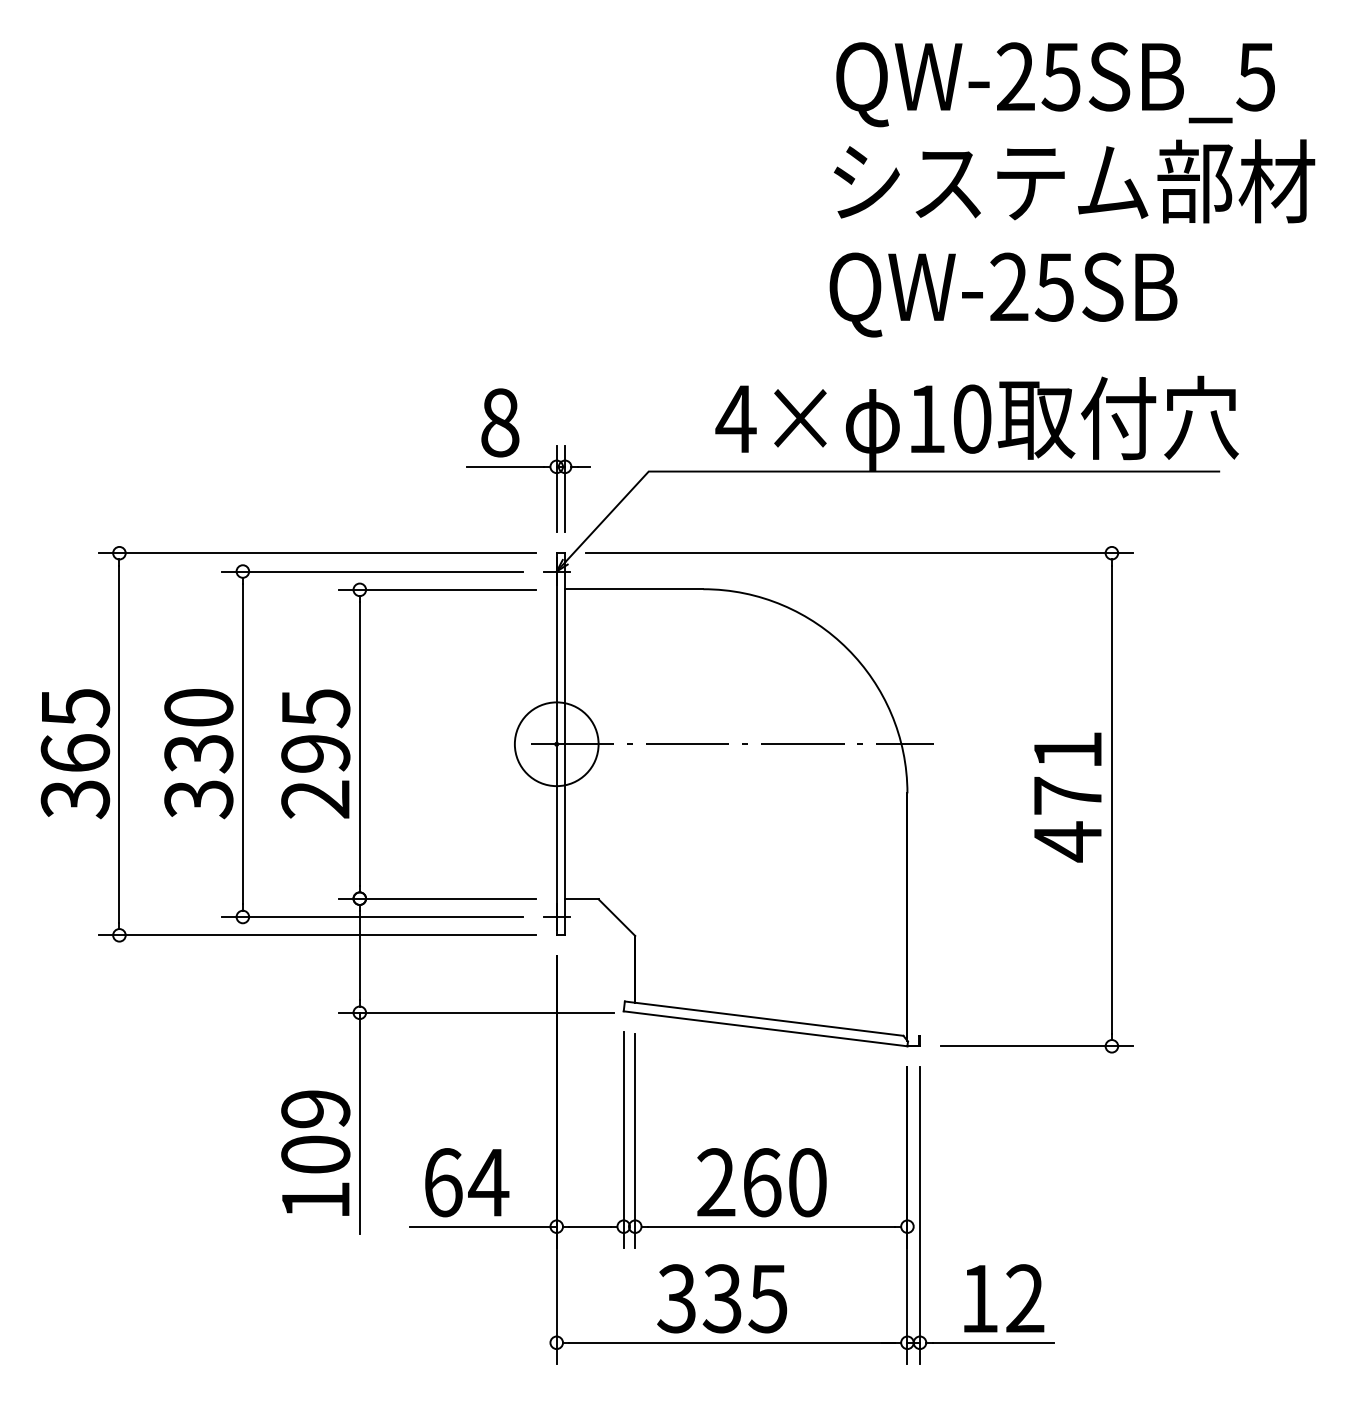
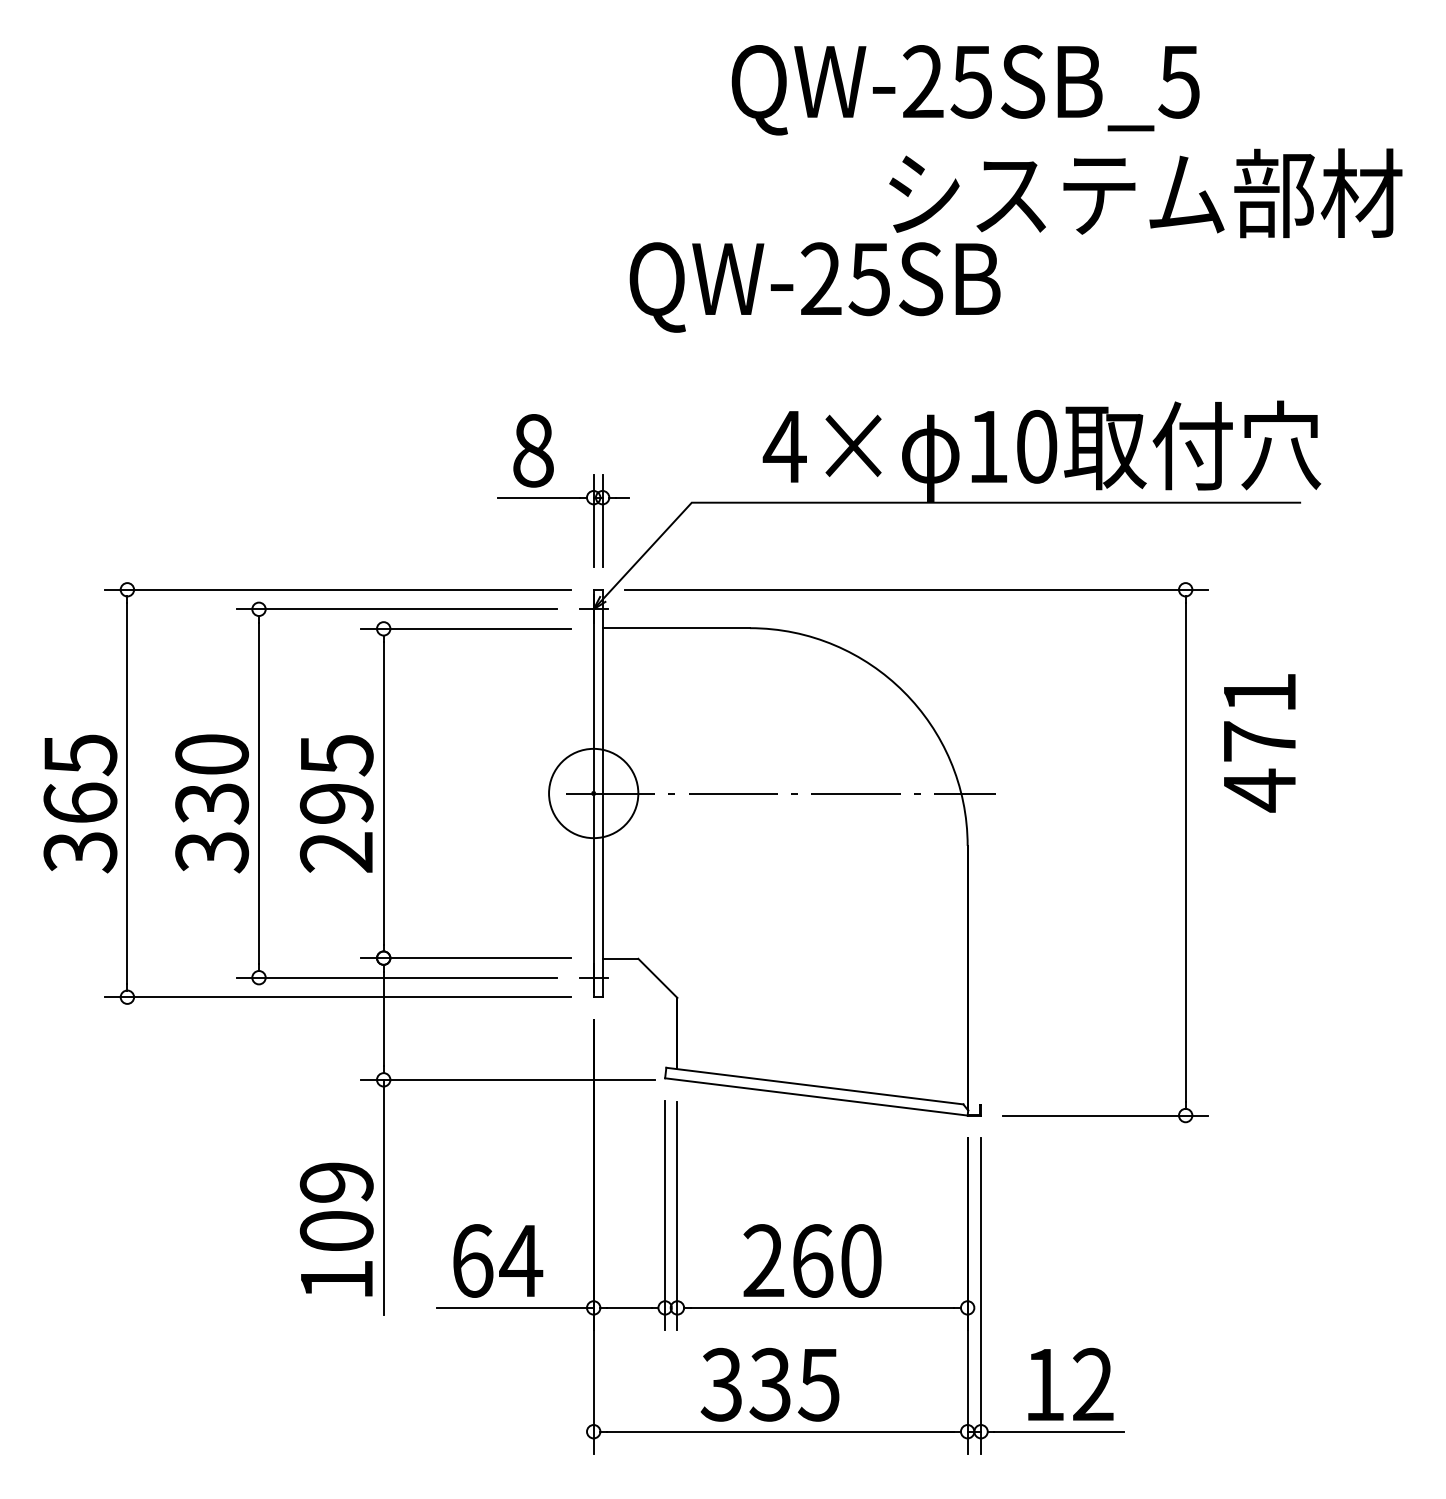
text: (1055, 84) -> (965, 90), moved
text: (1002, 295) -> (814, 287), moved
text: (1067, 797) -> (1259, 743), moved

